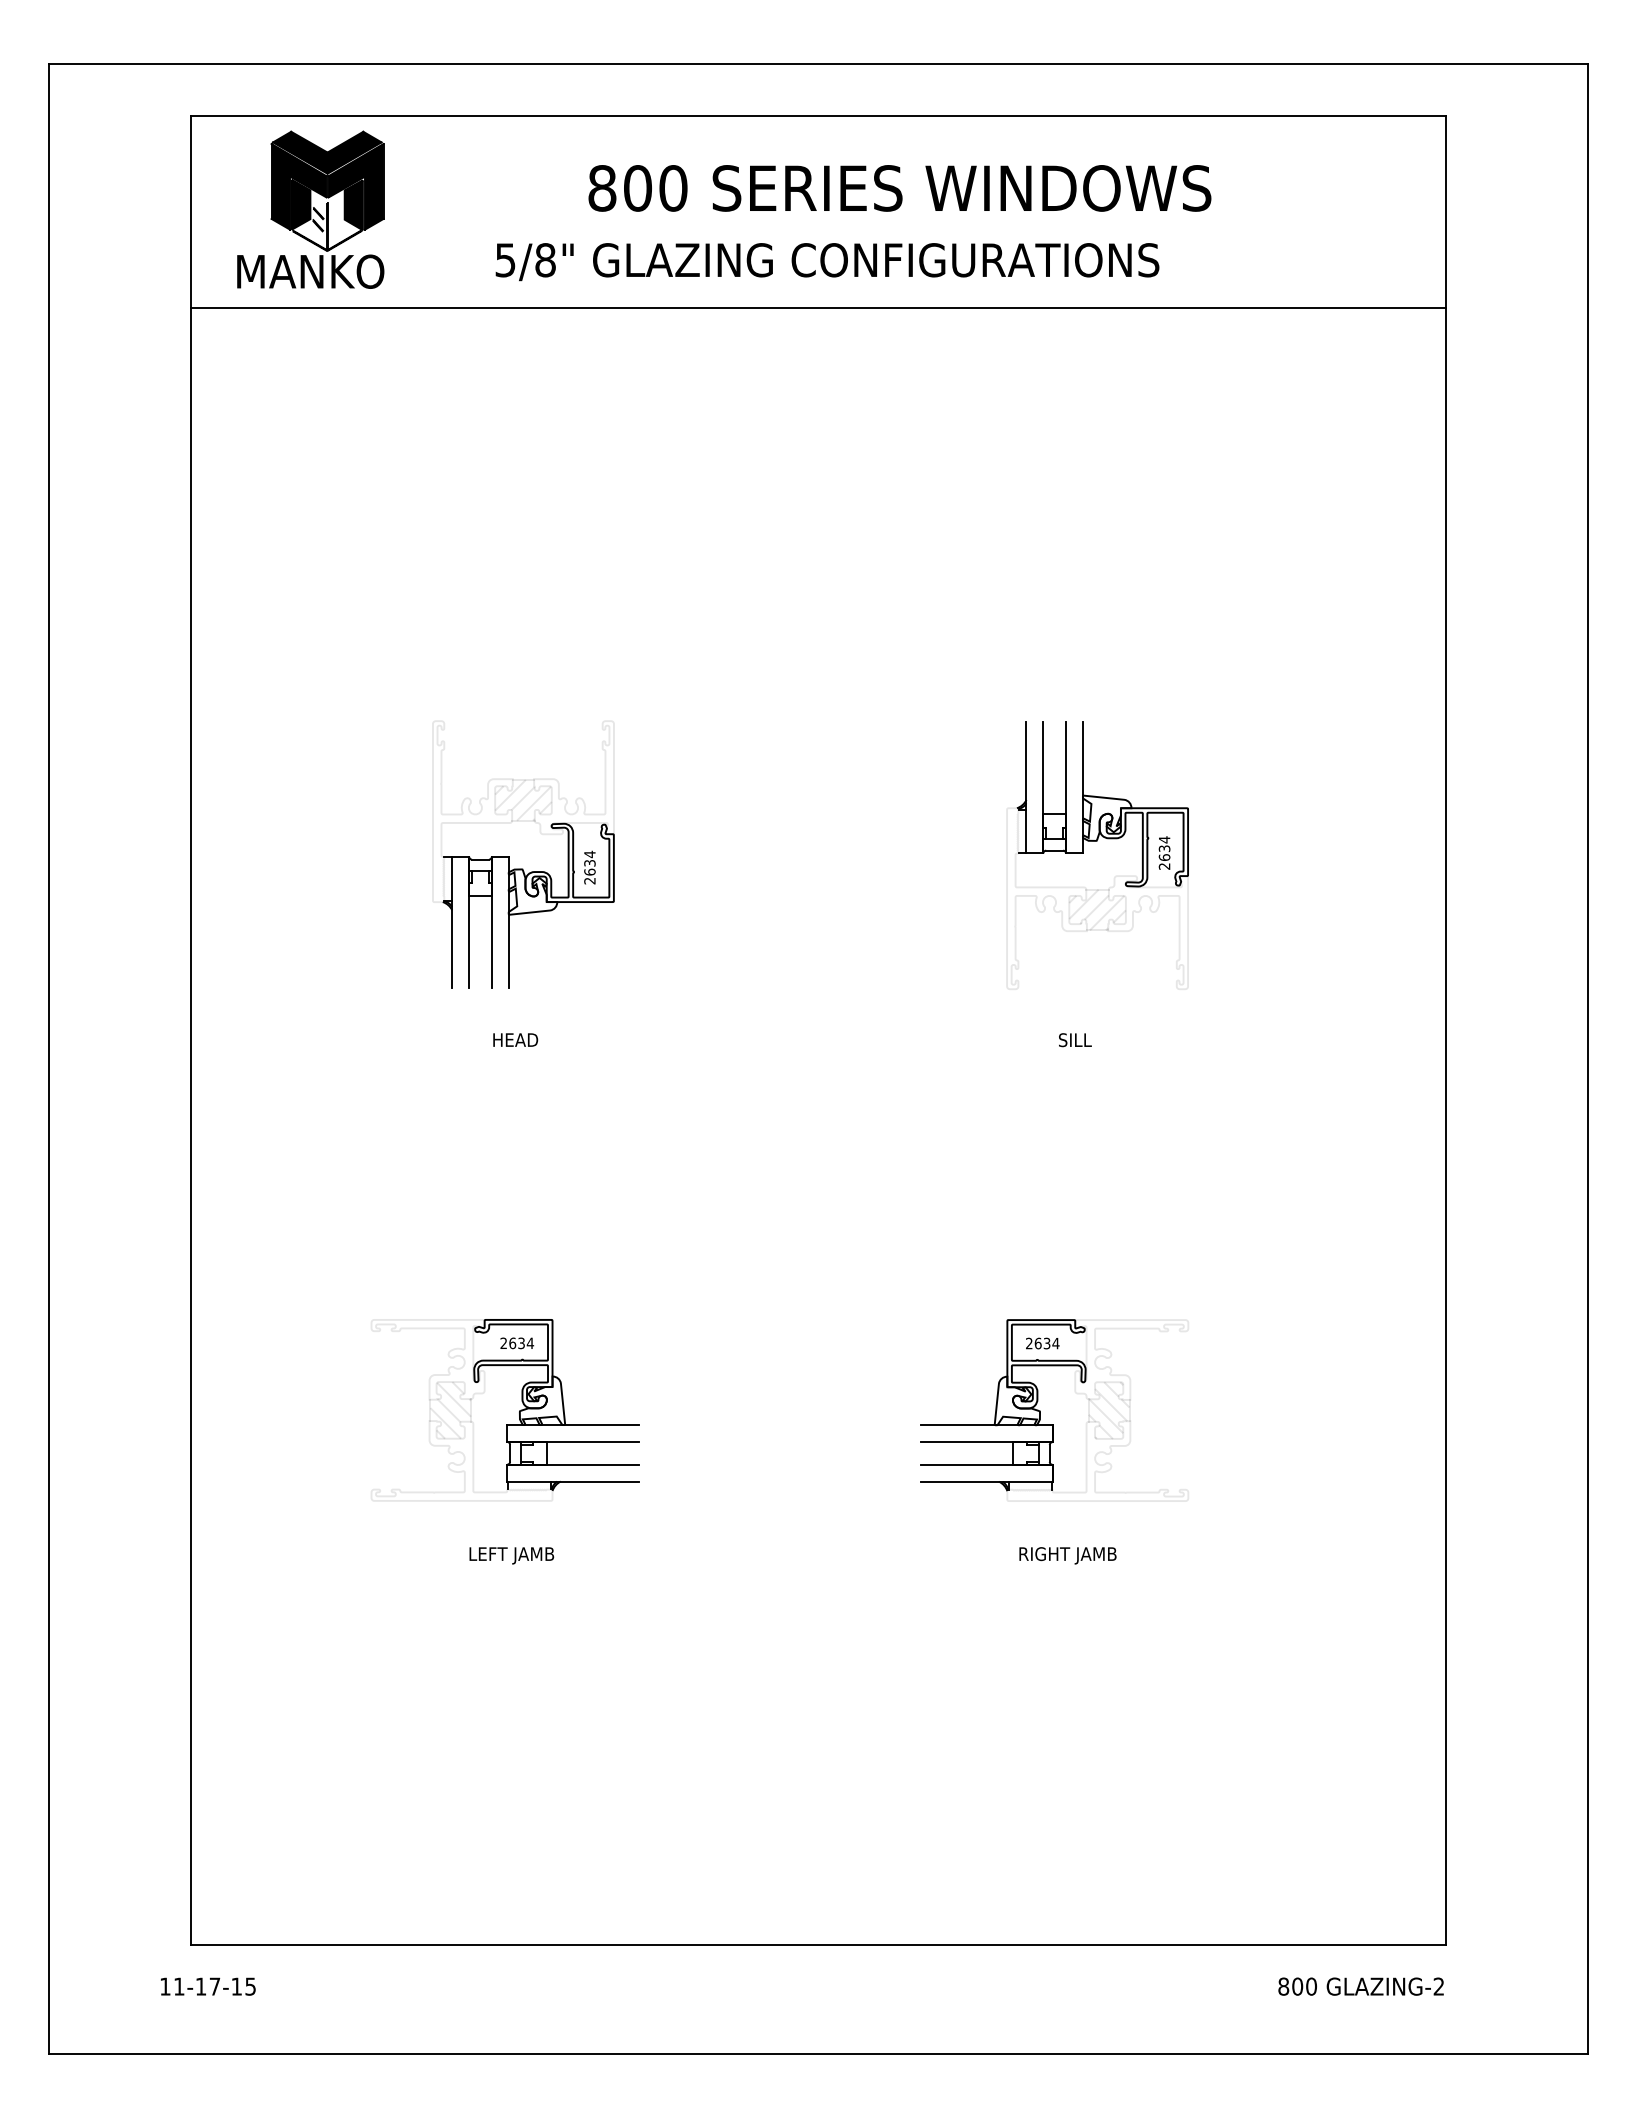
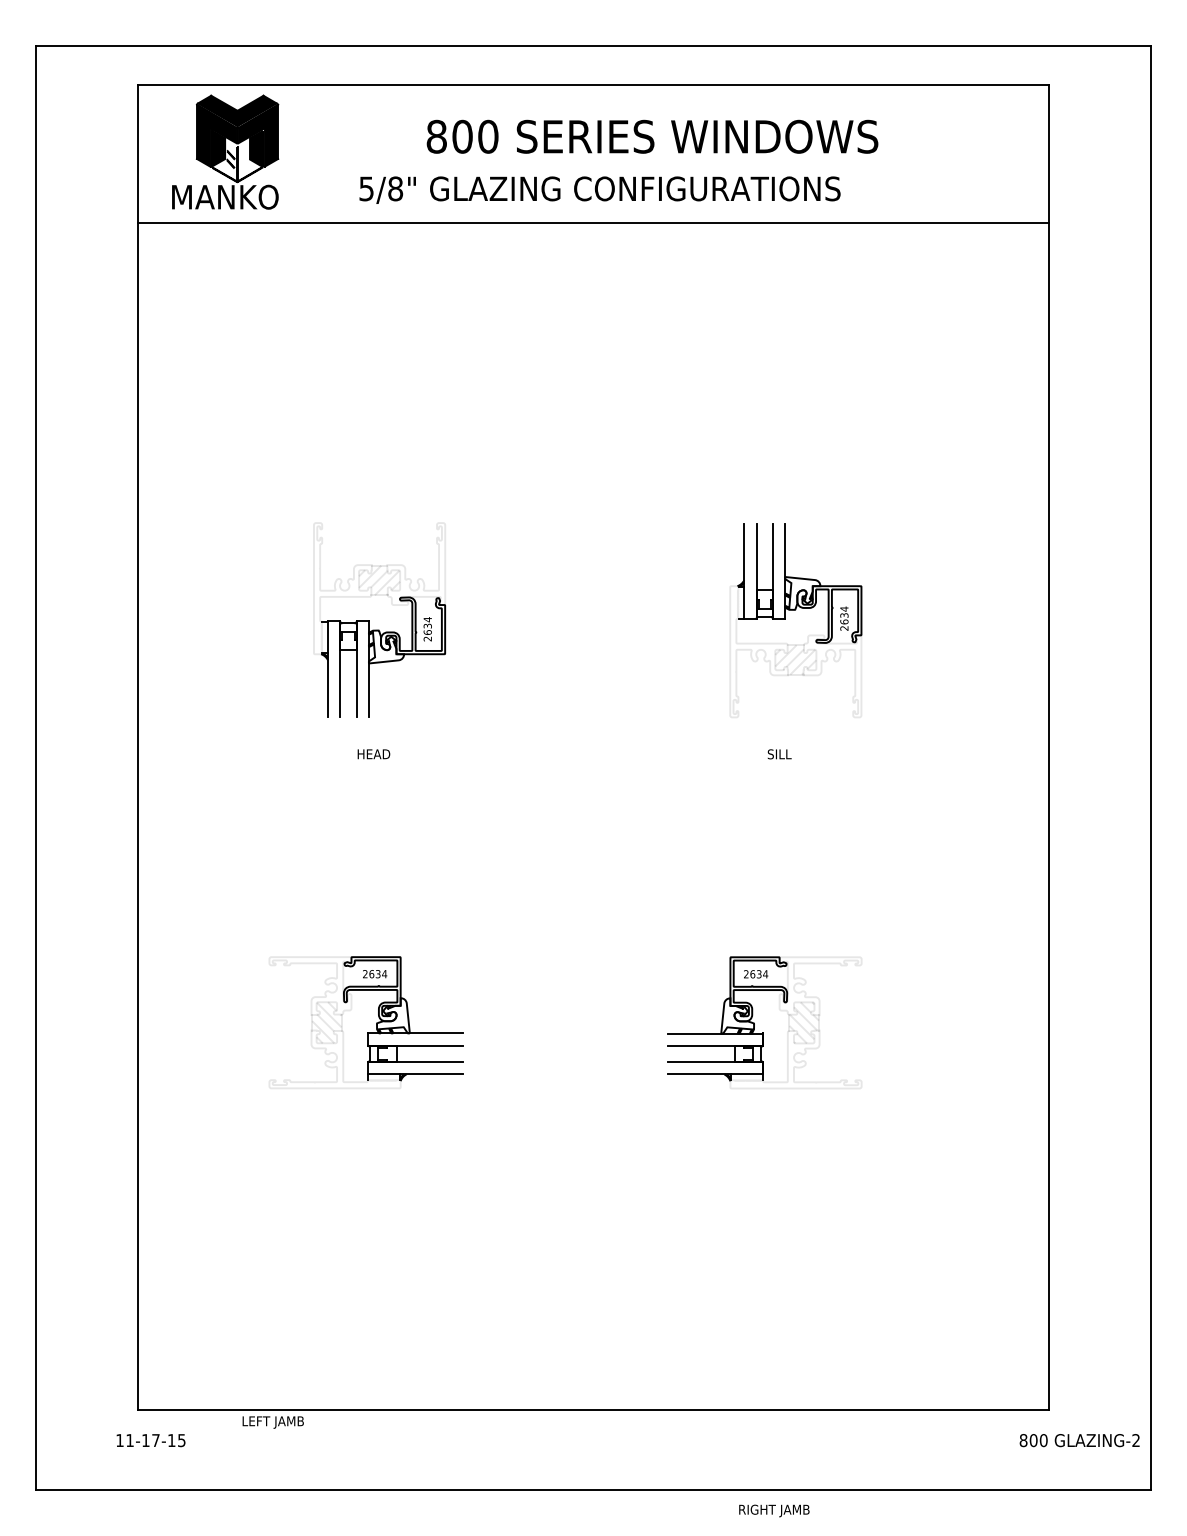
text: (511, 1555) -> (273, 1422), moved
text: (1067, 1555) -> (774, 1510), moved
text: (1360, 1986) -> (1079, 1440), moved

